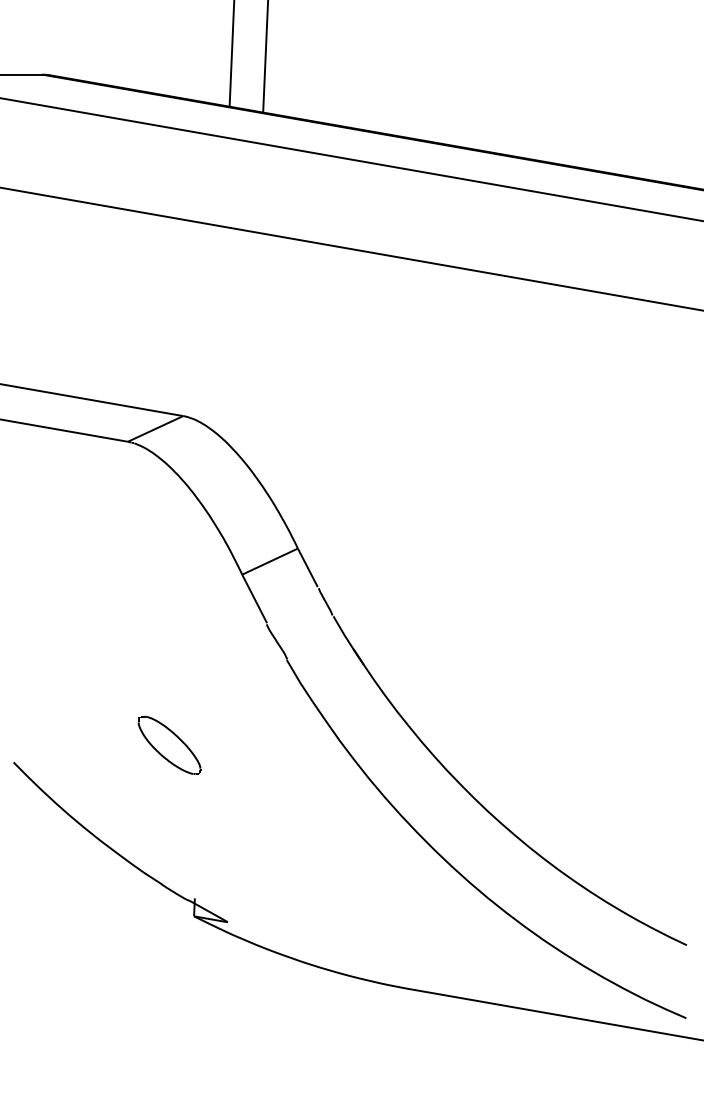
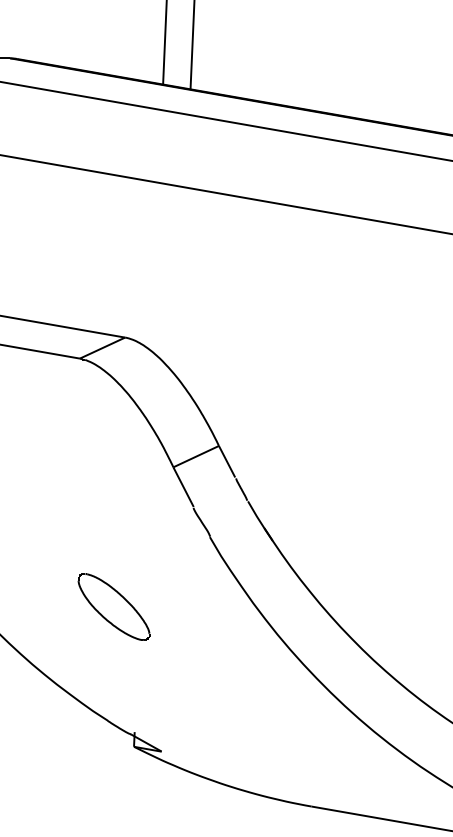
part: (169, 744) -> (113, 606), size x1.4

